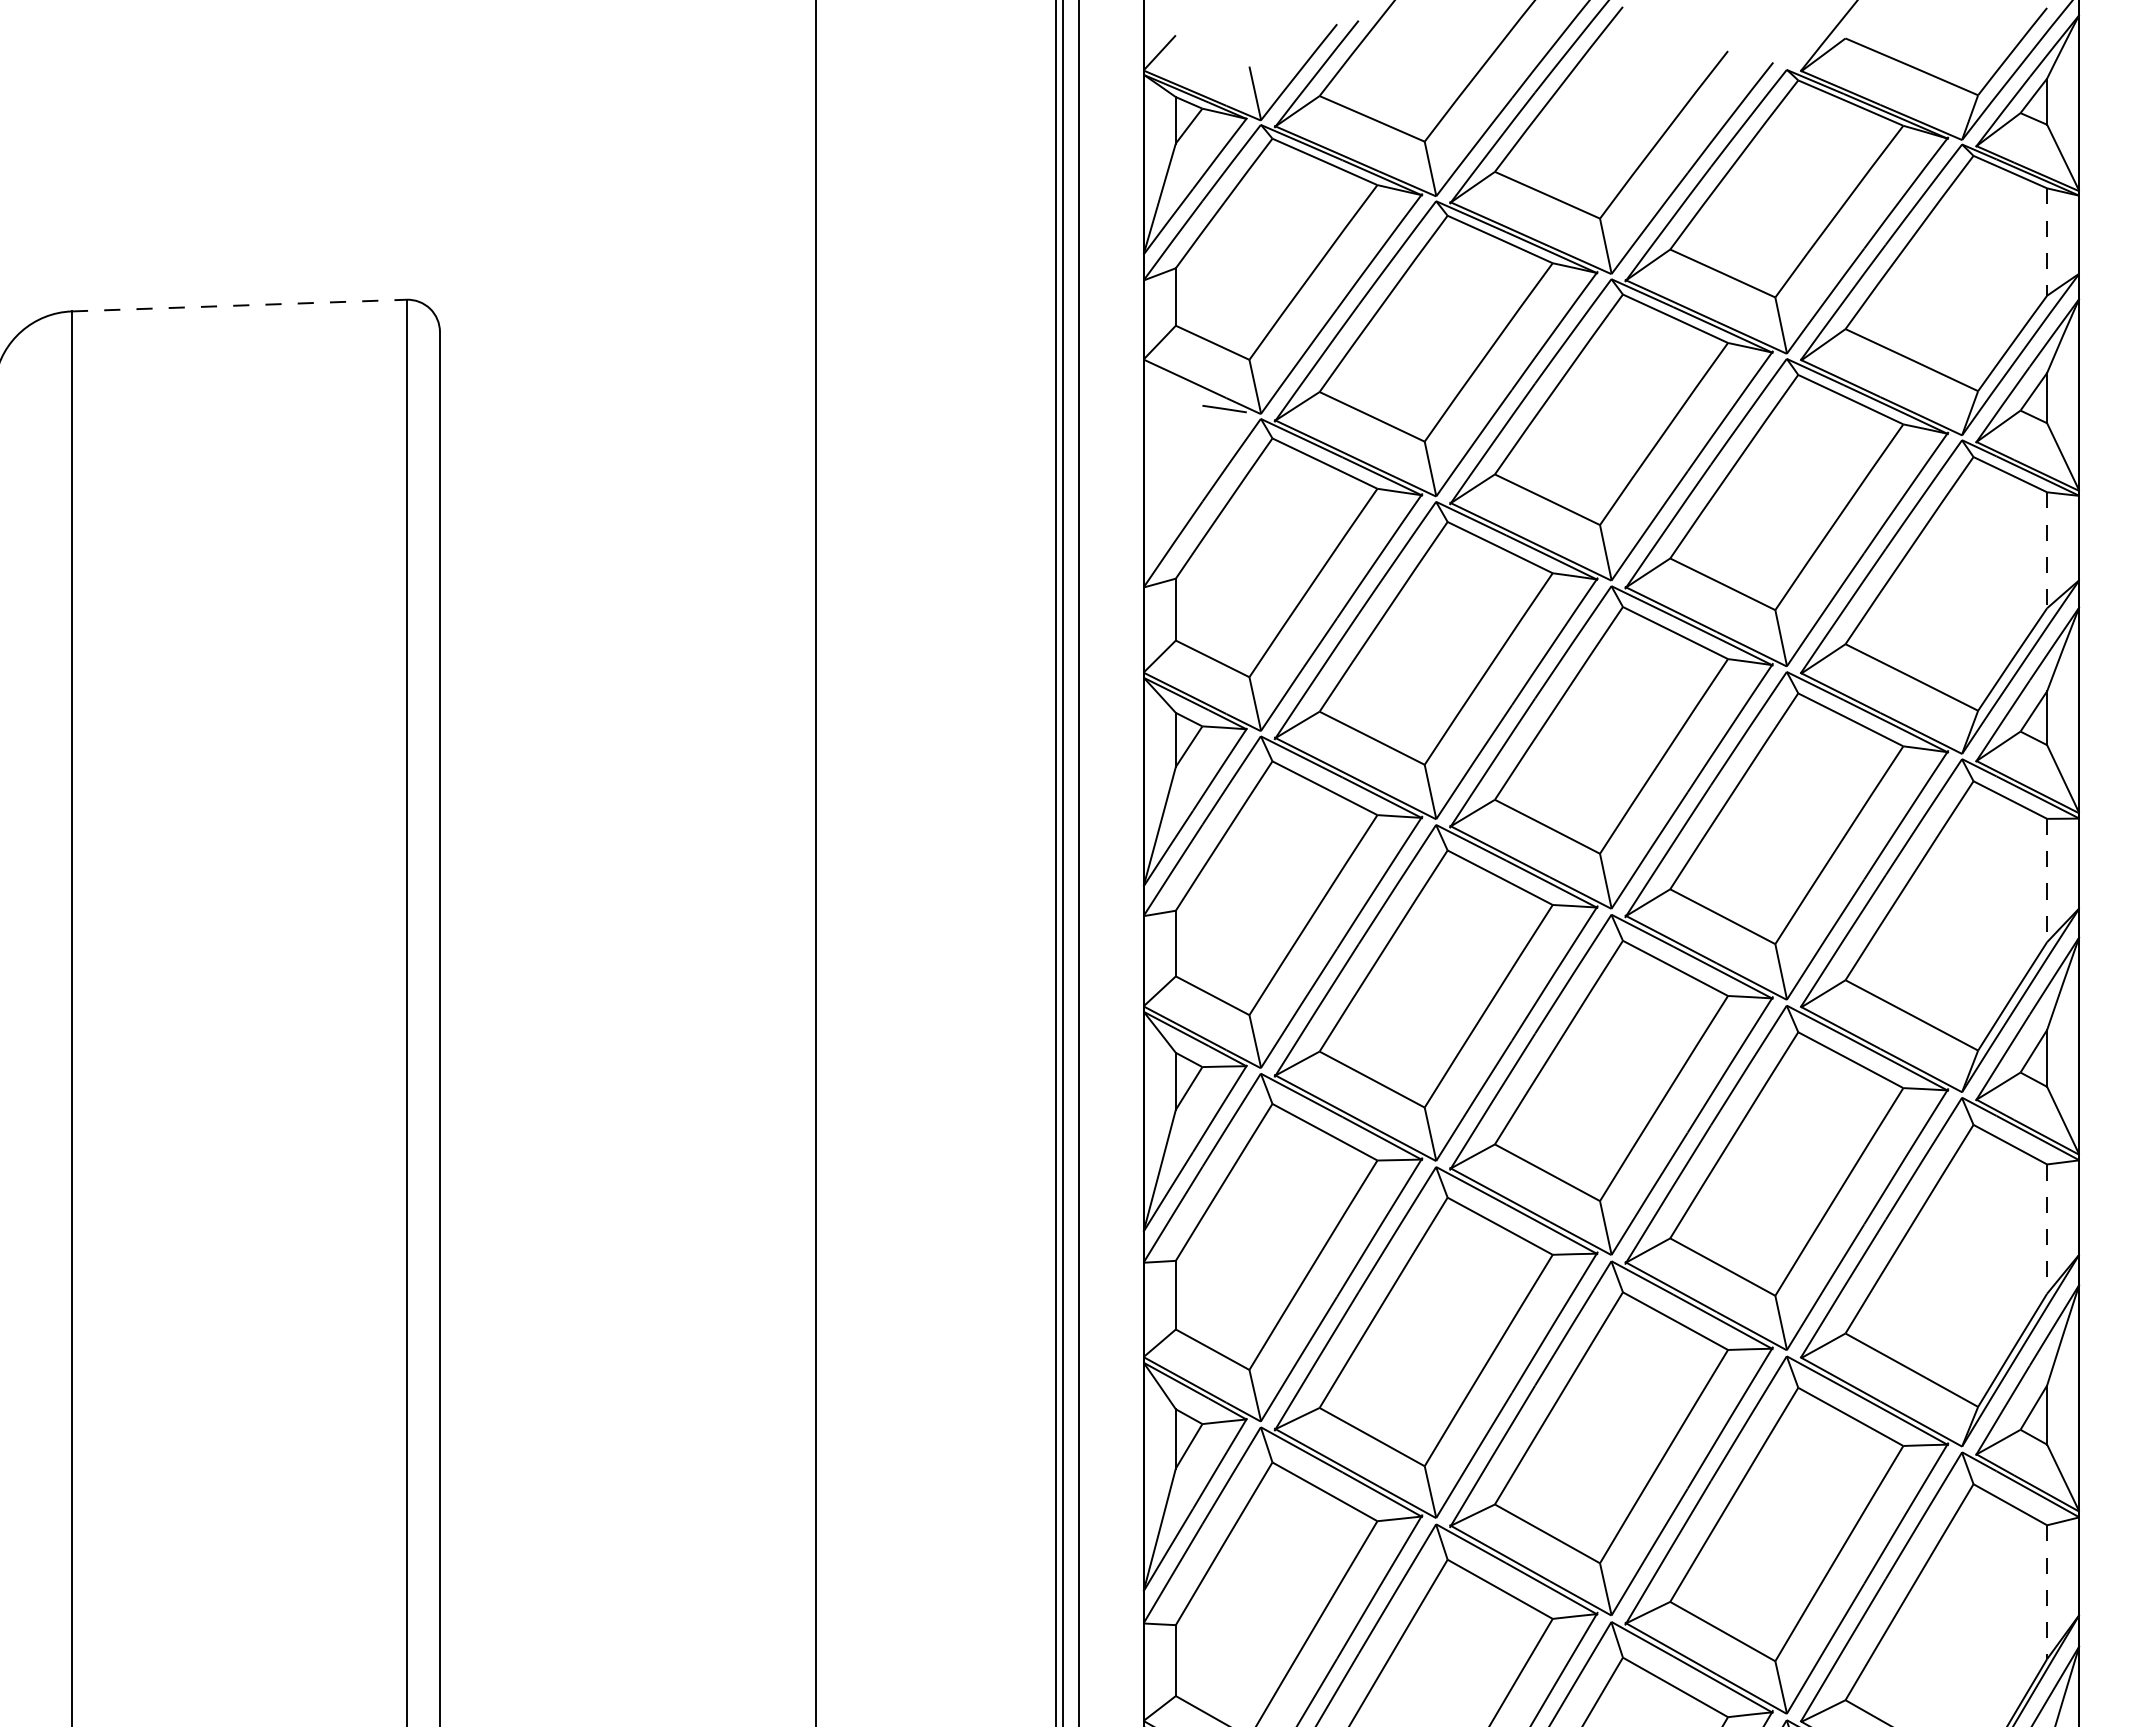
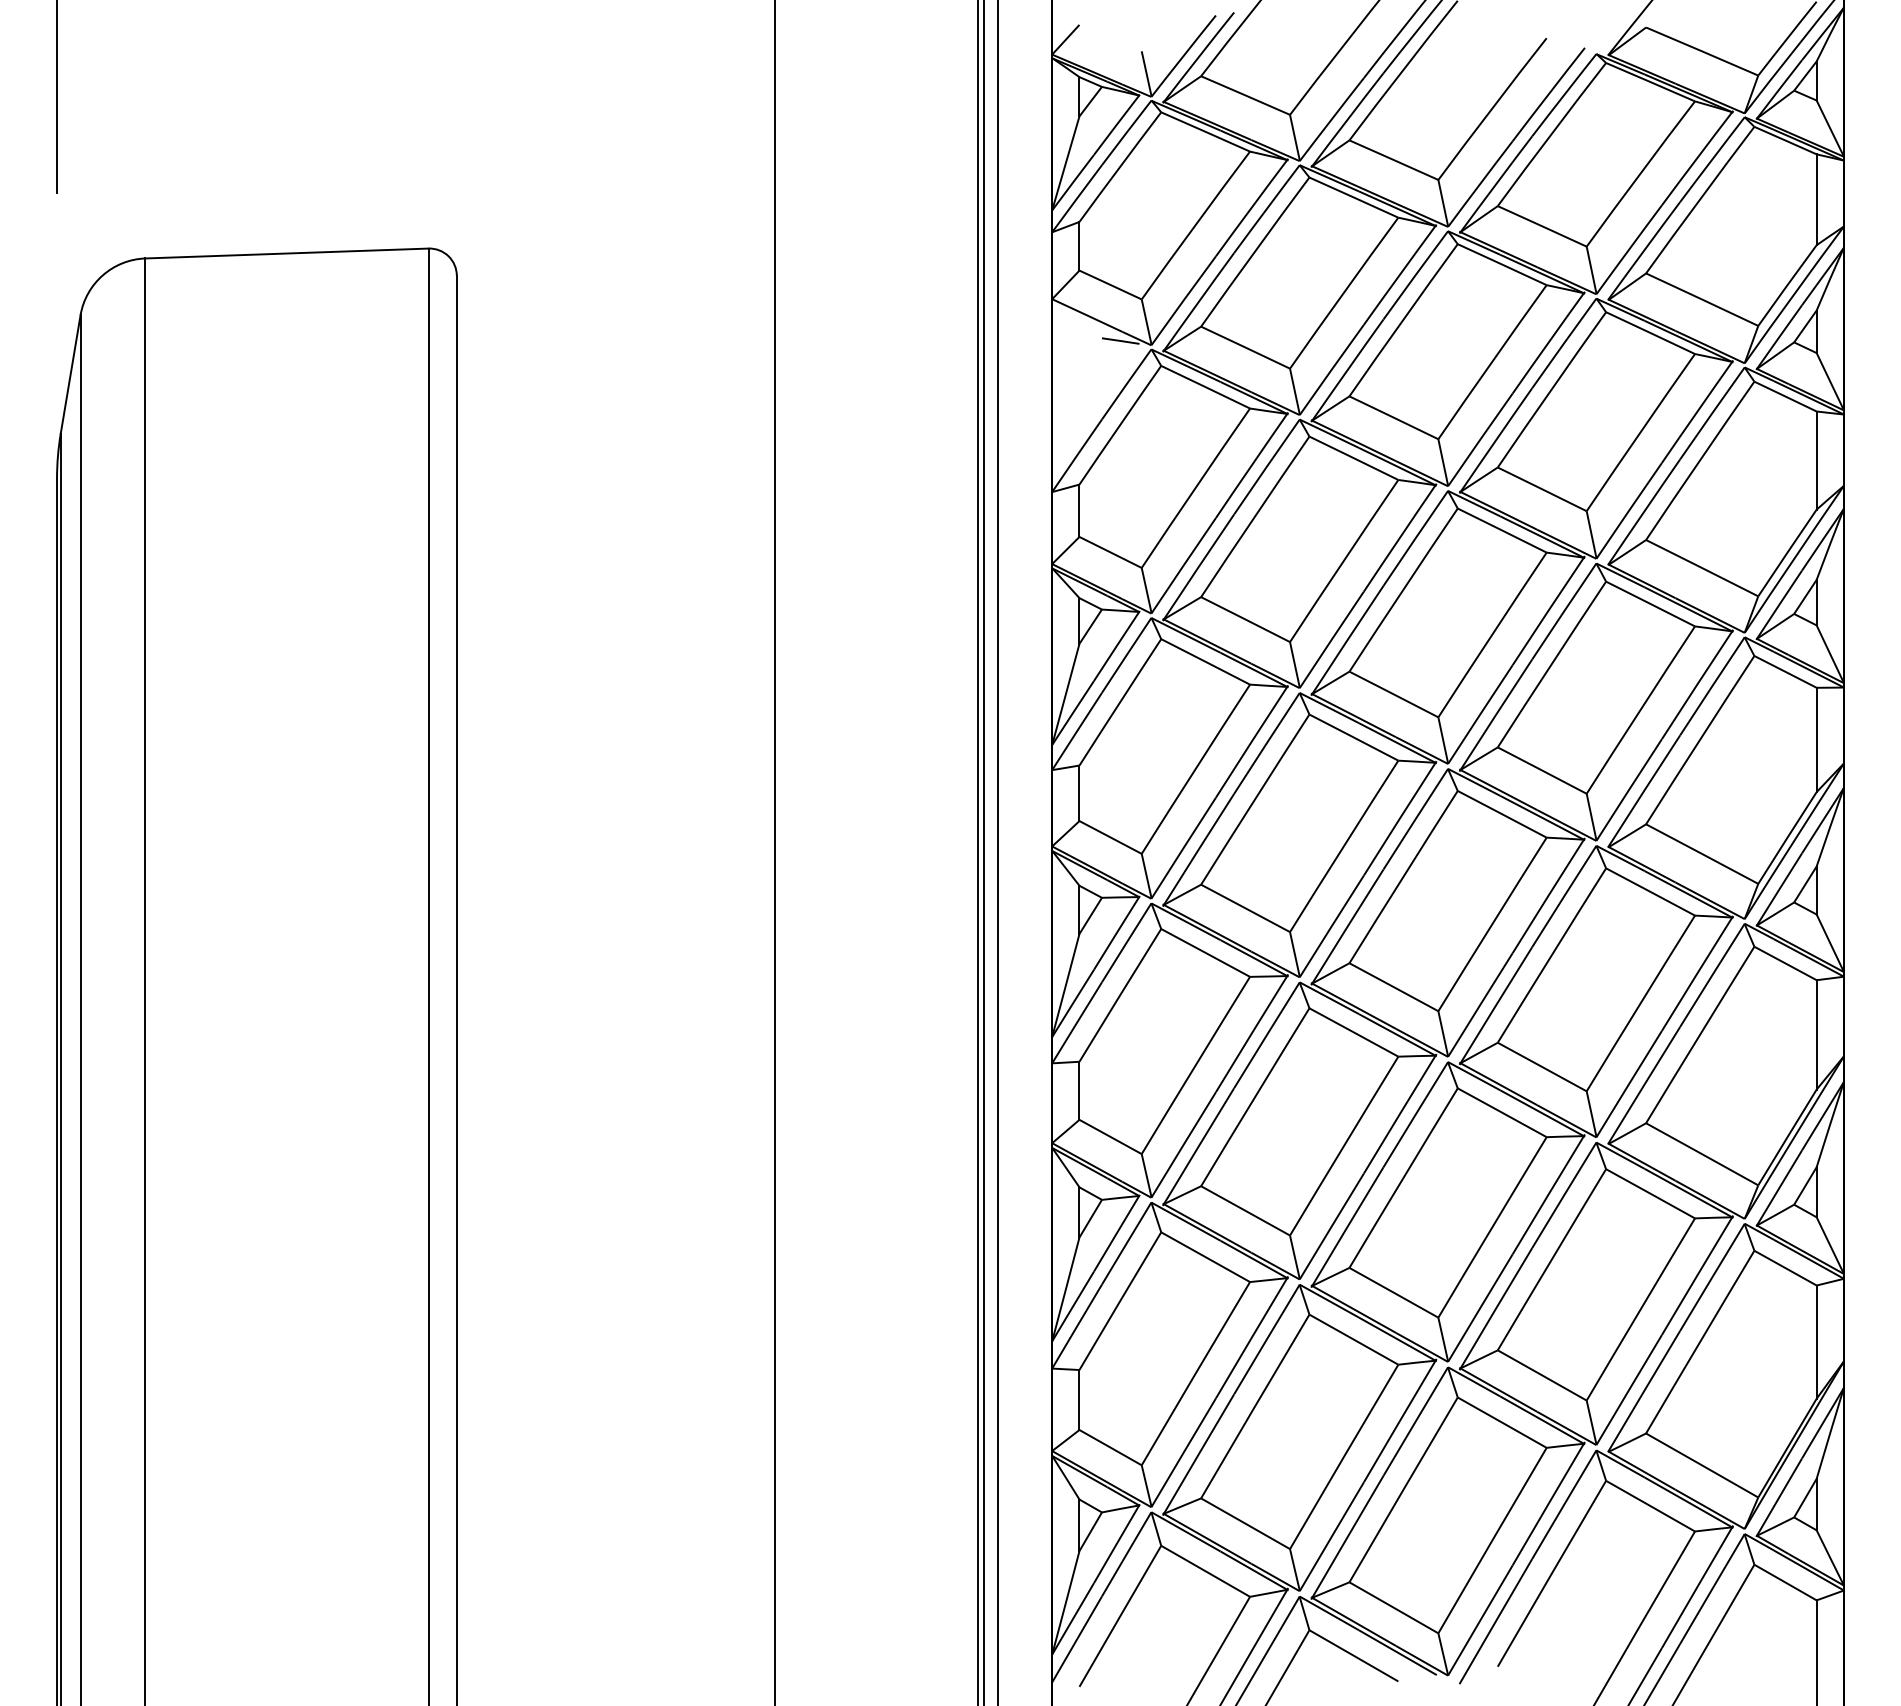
line: (2046, 242) -> (1816, 200), dashed -> solid
line: (239, 305) -> (287, 253), dashed -> solid
line: (2046, 551) -> (1816, 461), dashed -> solid
line: (2046, 881) -> (1816, 740), dashed -> solid
line: (2046, 1228) -> (1816, 1034), dashed -> solid
line: (2046, 1592) -> (1816, 1342), dashed -> solid

